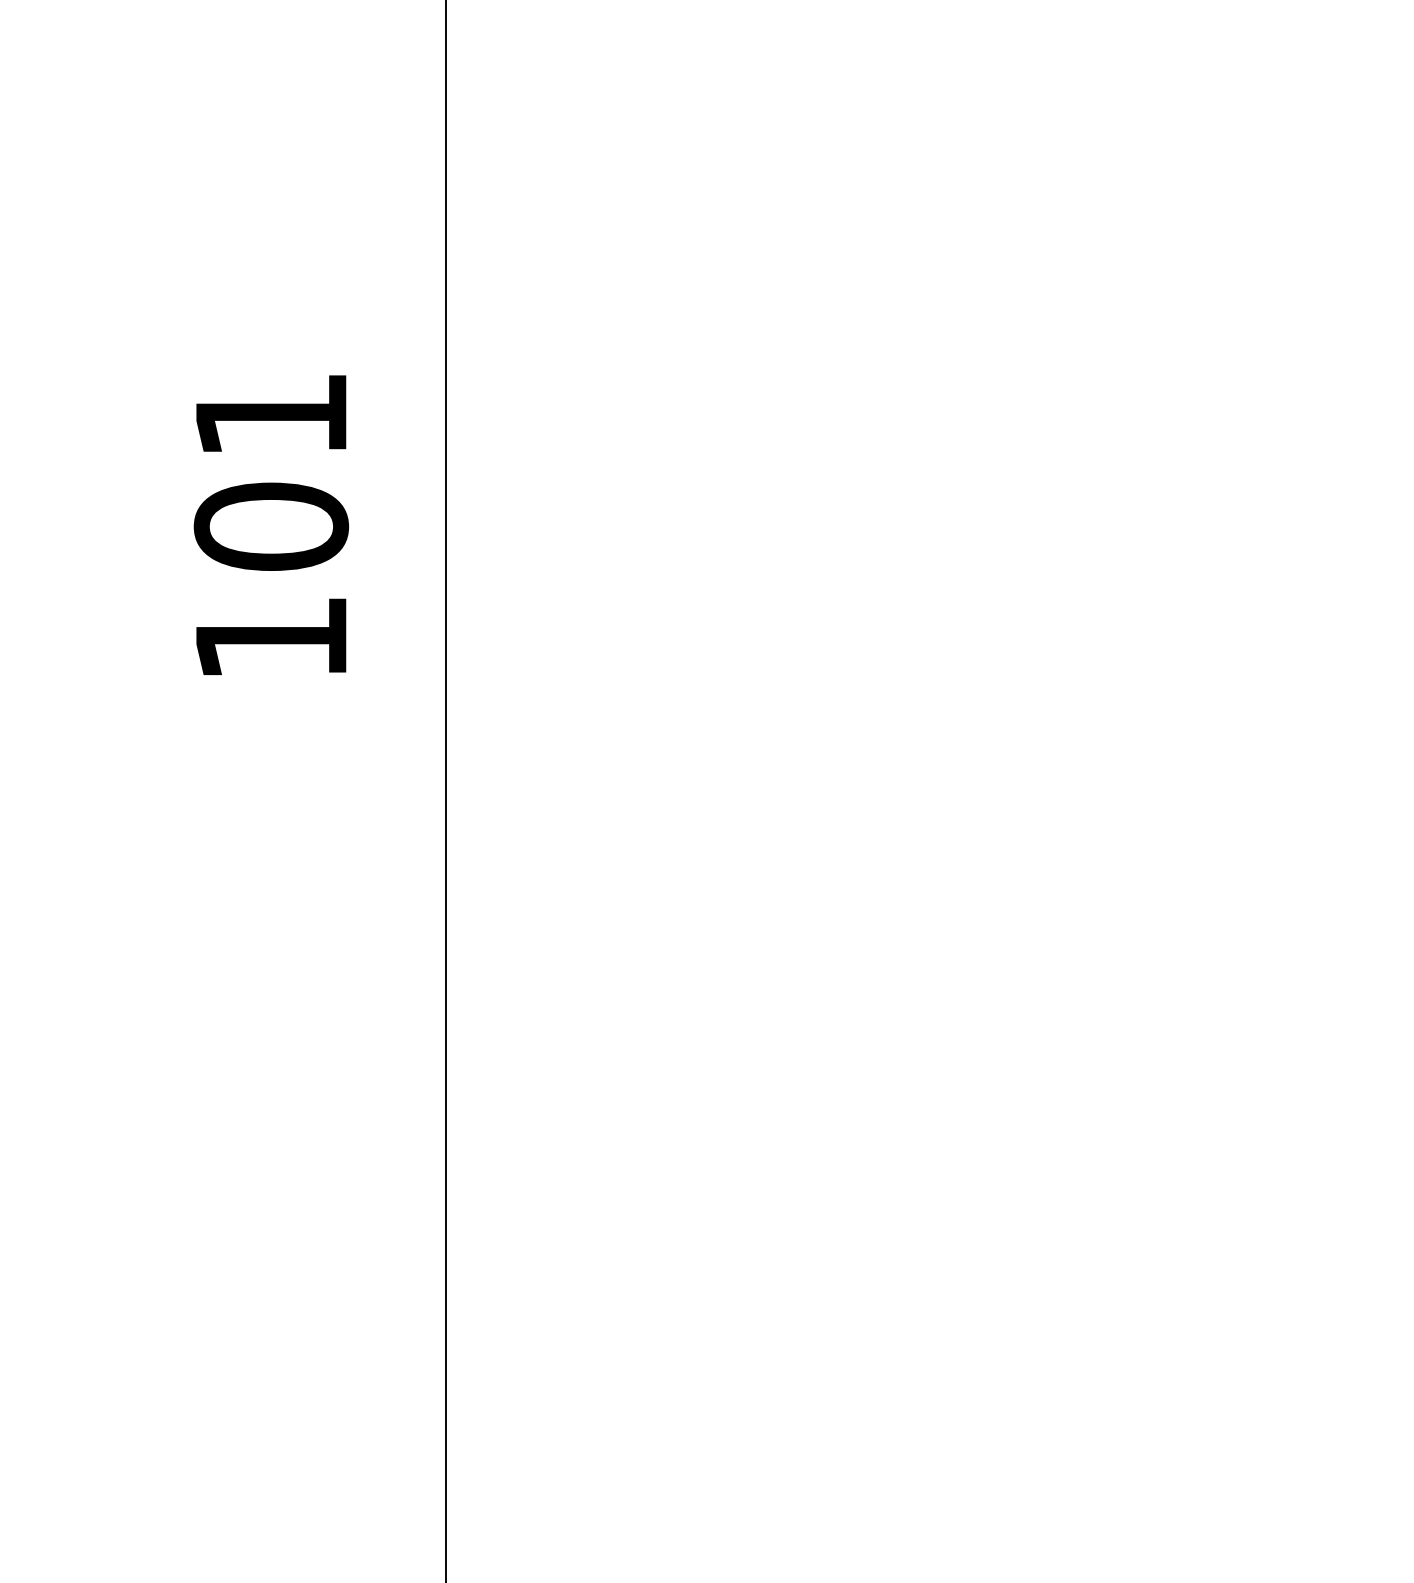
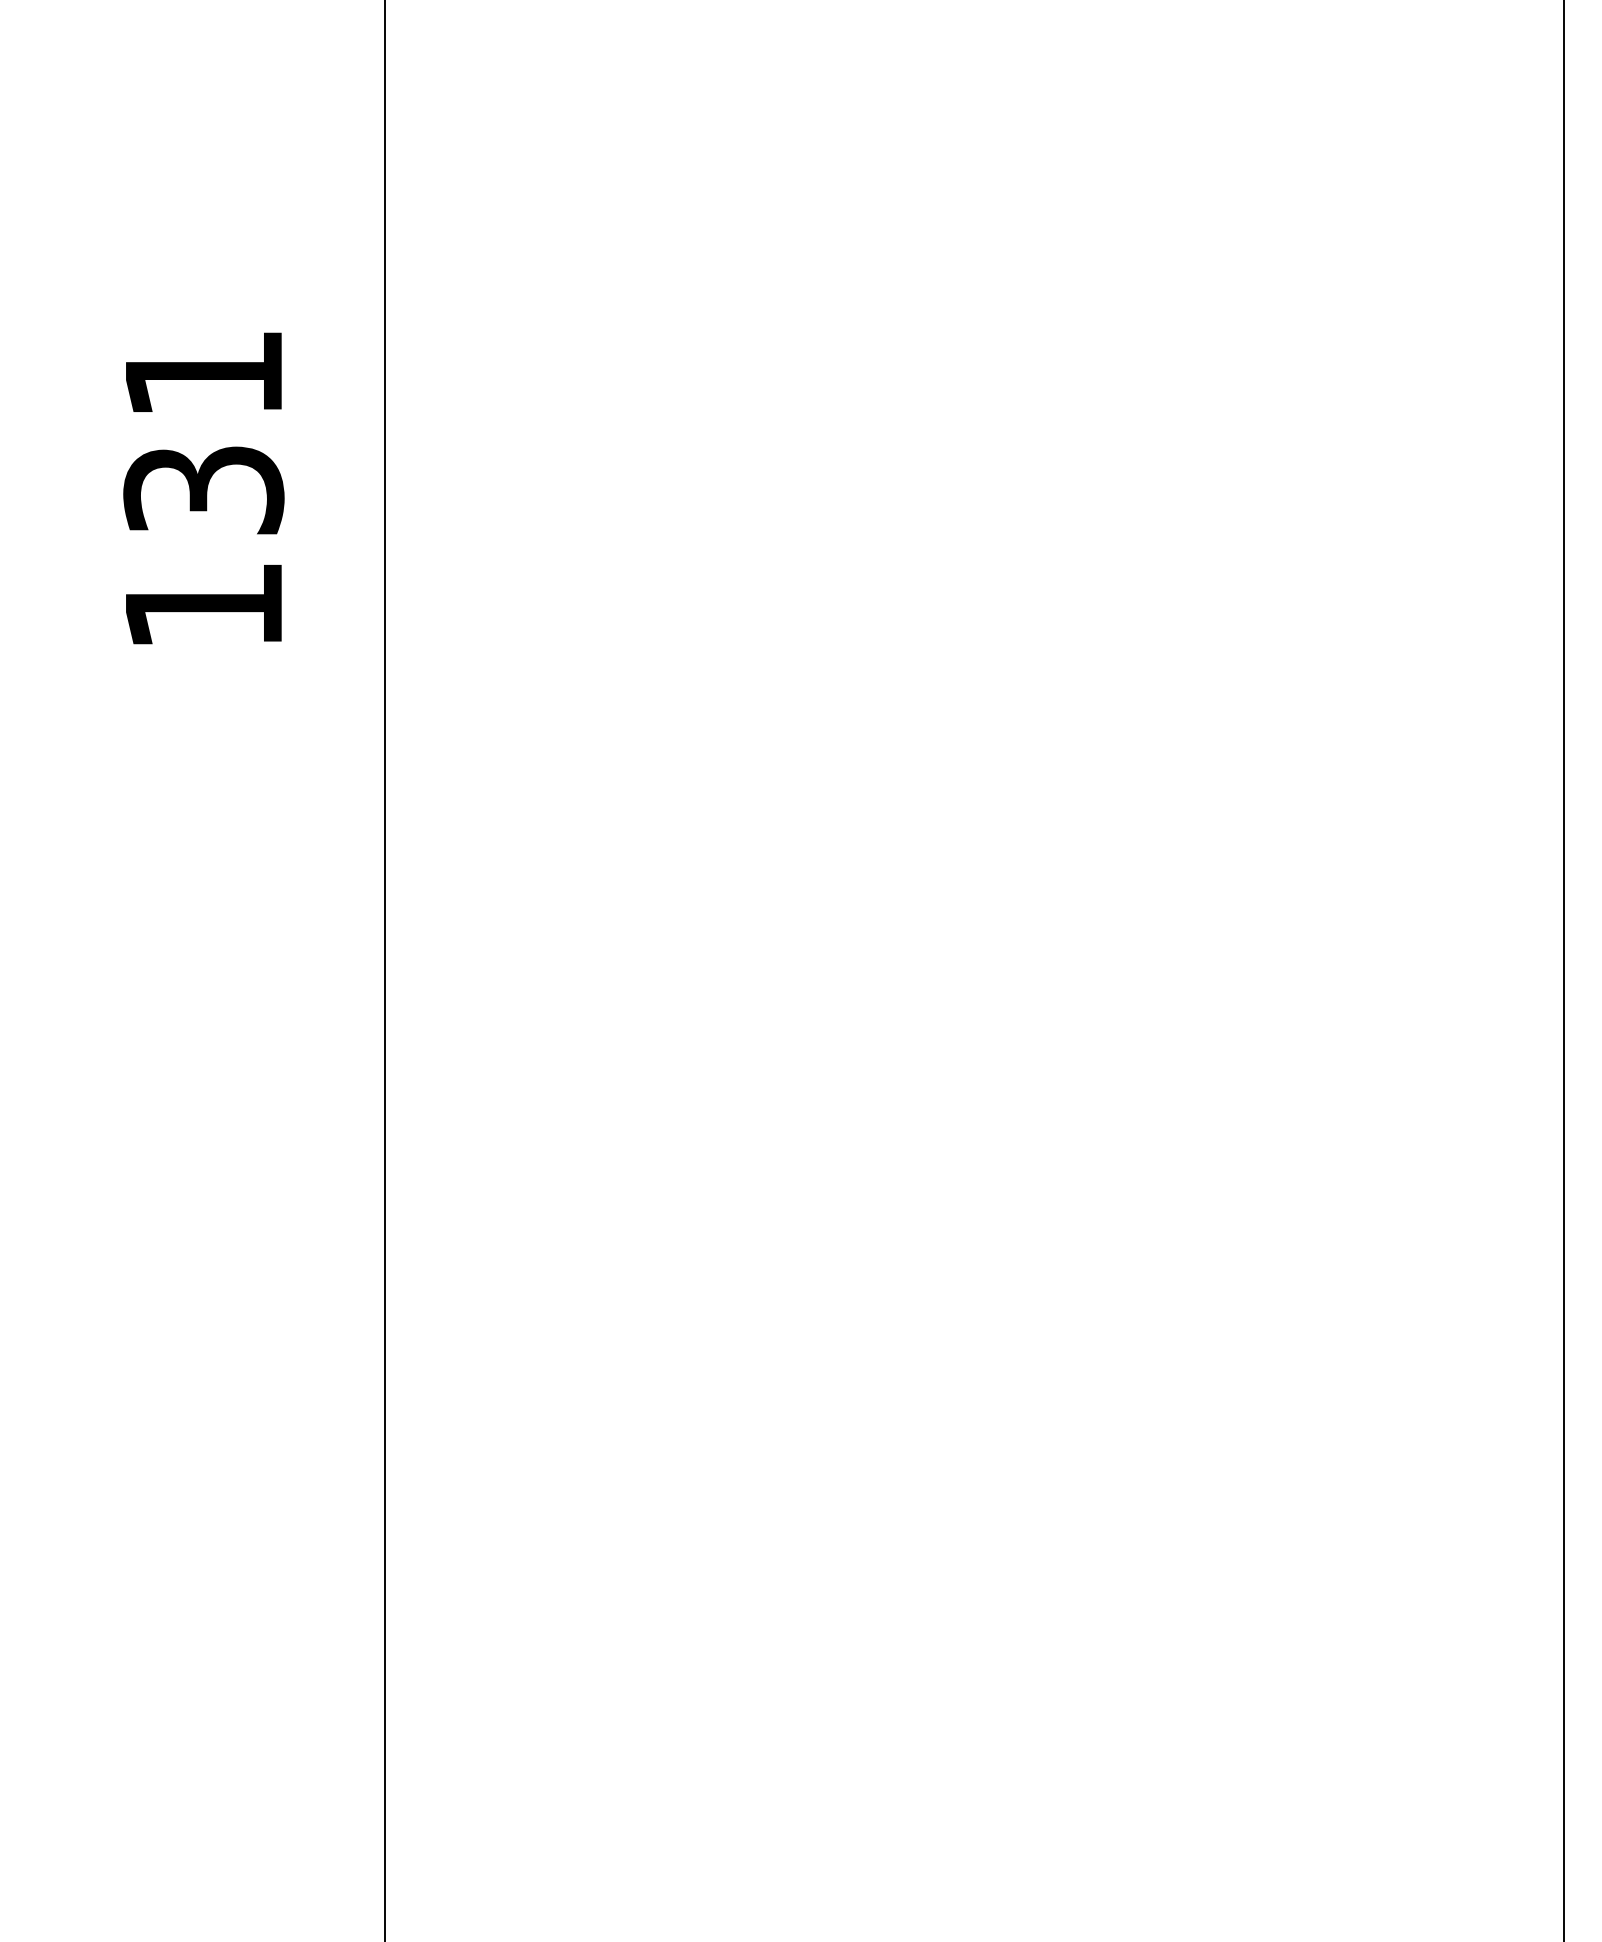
text: (270, 526) -> (203, 489), 101 -> 131

